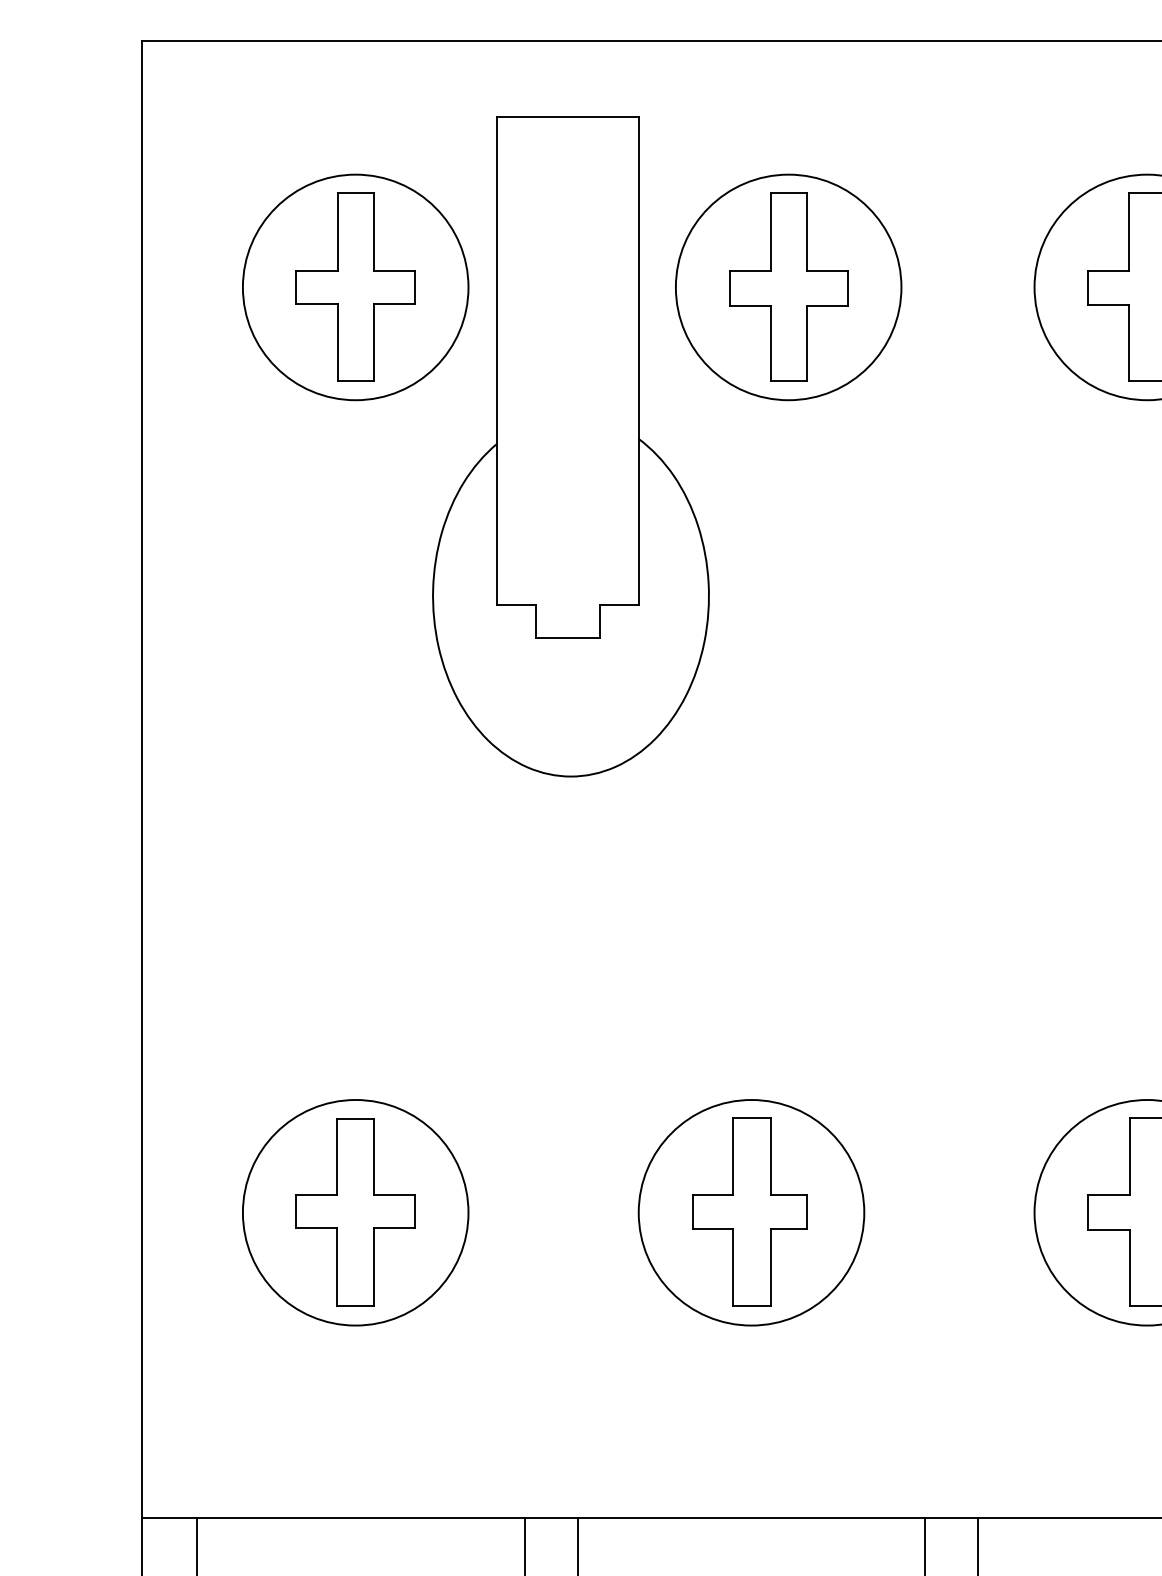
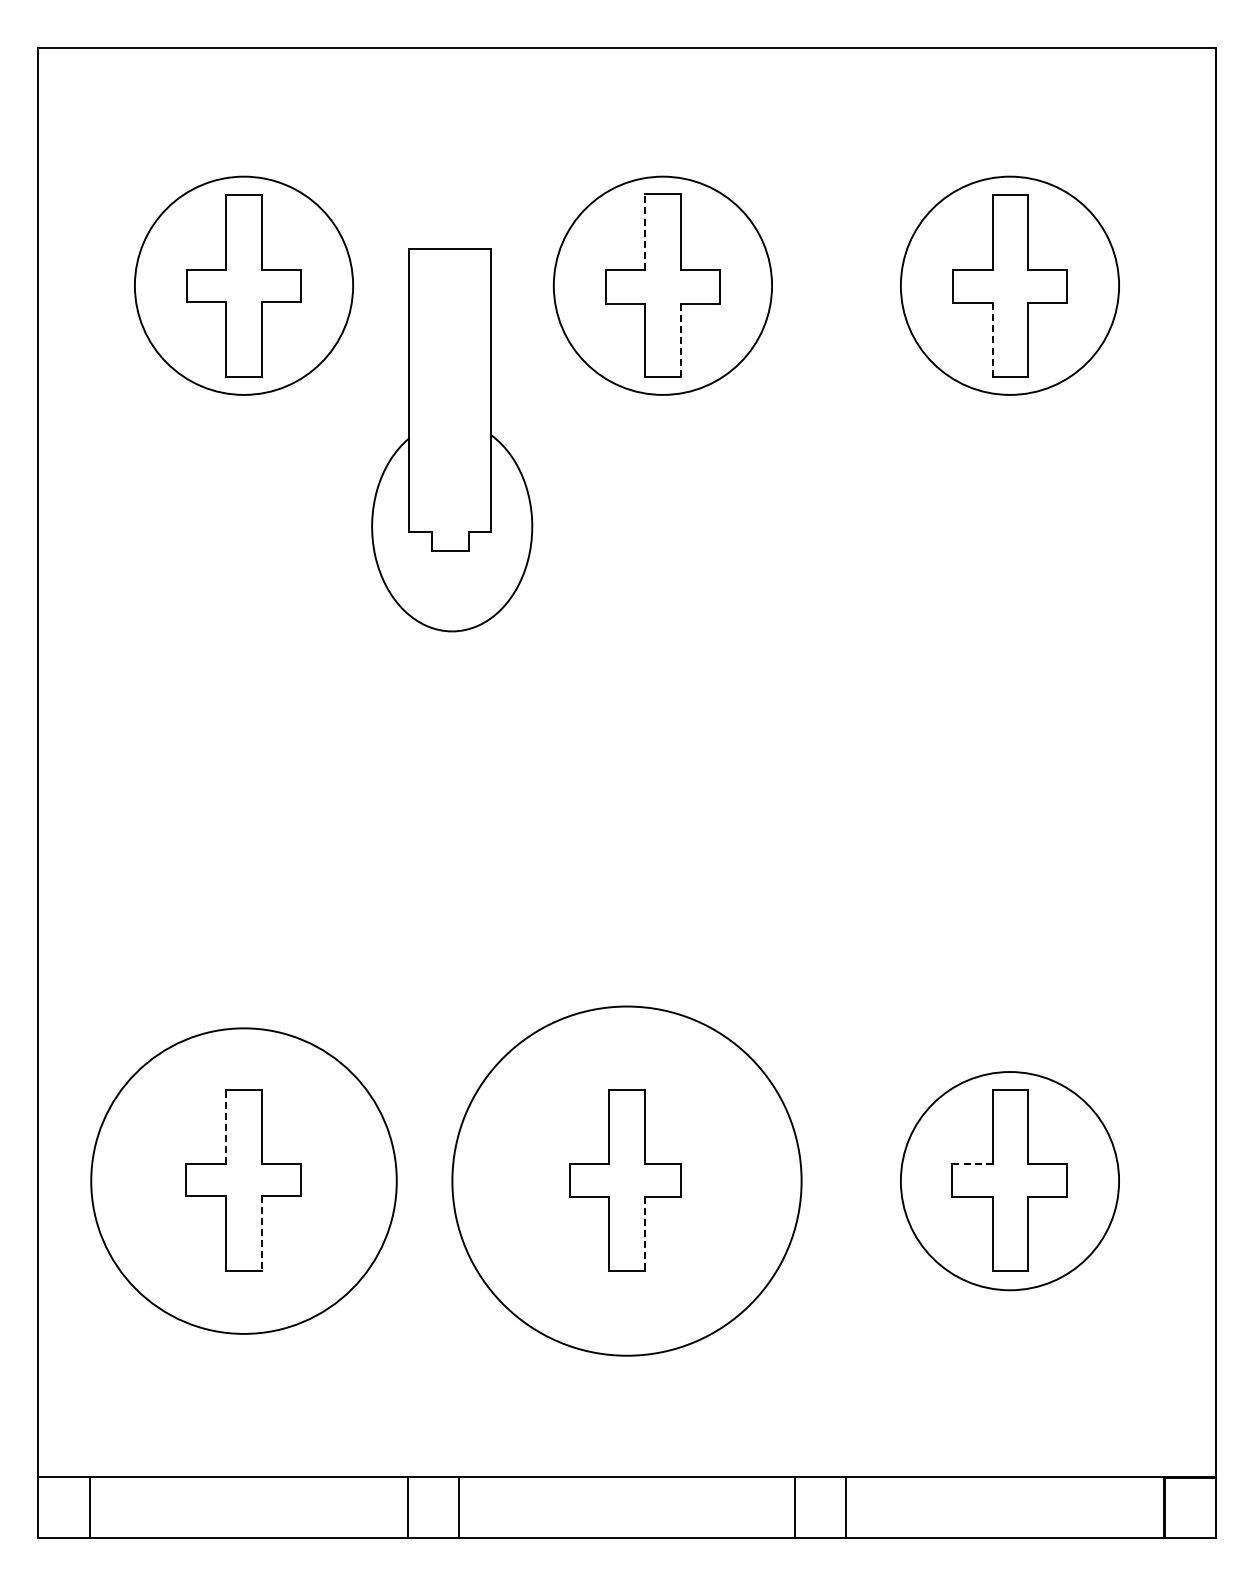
line: (770, 231) -> (645, 231), solid -> dashed
line: (1129, 342) -> (992, 339), solid -> dashed
line: (806, 343) -> (680, 340), solid -> dashed
part: (570, 446) -> (451, 439), size x0.6
line: (337, 1157) -> (226, 1127), solid -> dashed
line: (1109, 1195) -> (973, 1164), solid -> dashed
circle: (355, 1213) -> (243, 1181), size x1.4
circle: (751, 1213) -> (626, 1181), size x1.6
line: (373, 1266) -> (261, 1233), solid -> dashed
line: (770, 1267) -> (645, 1234), solid -> dashed

